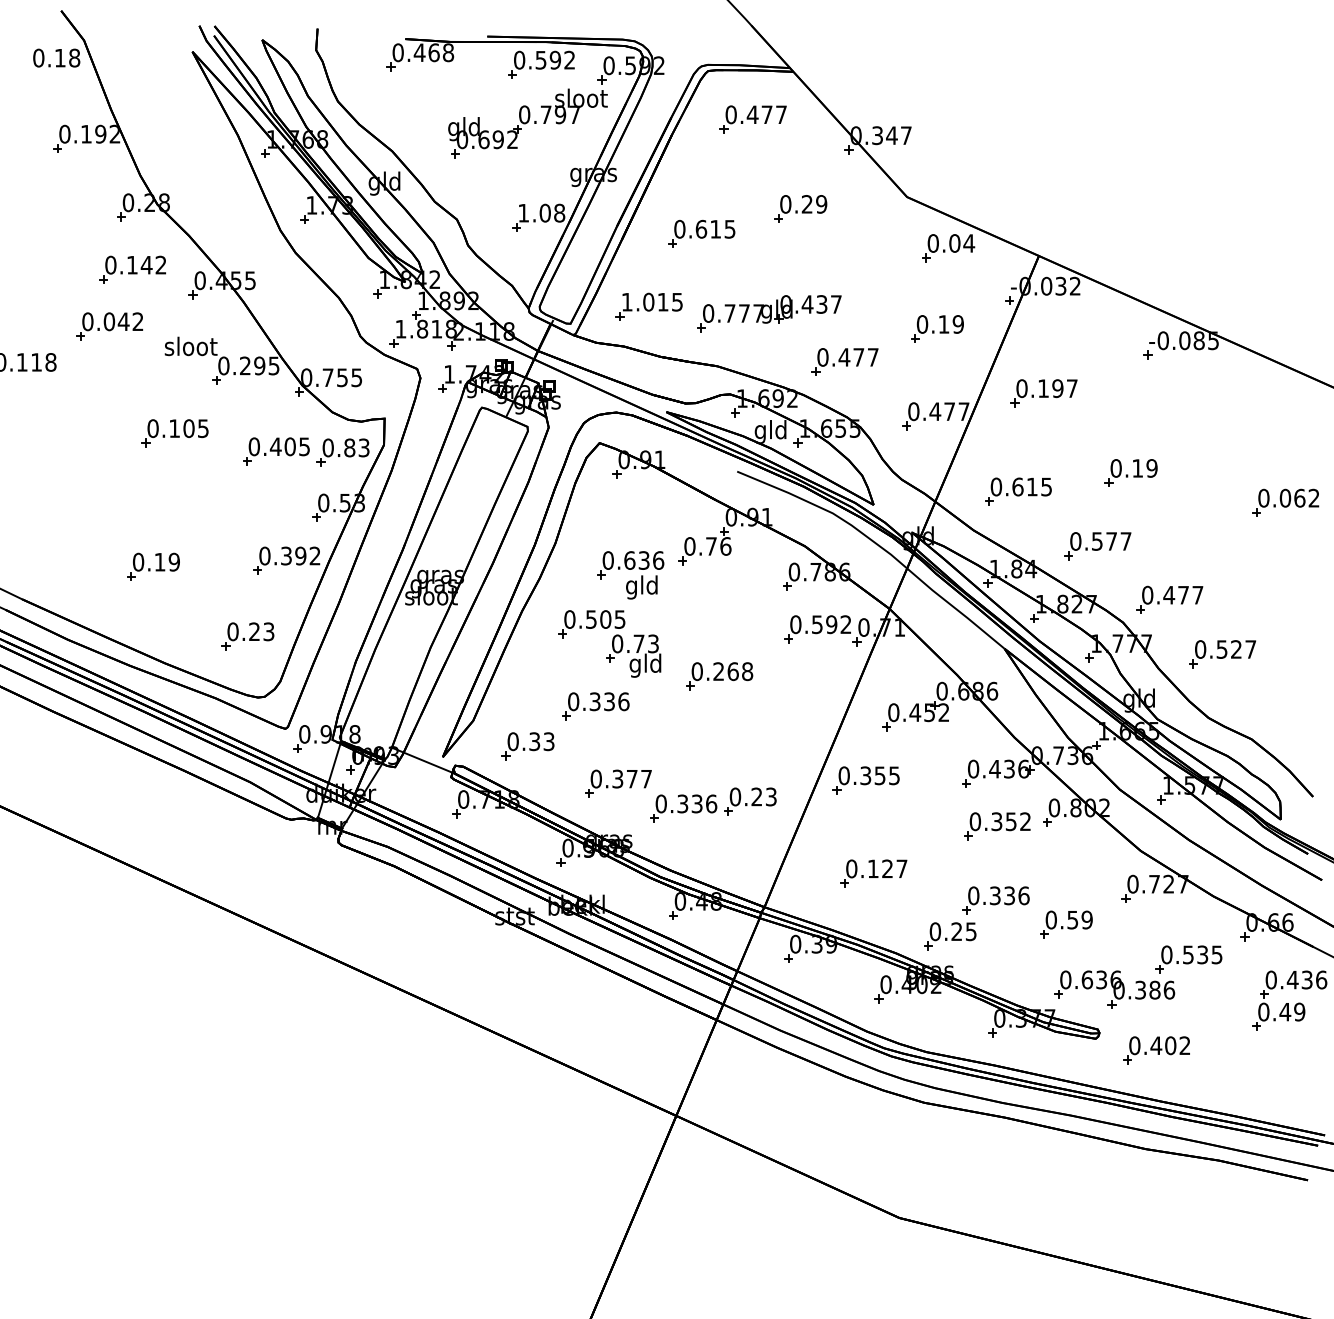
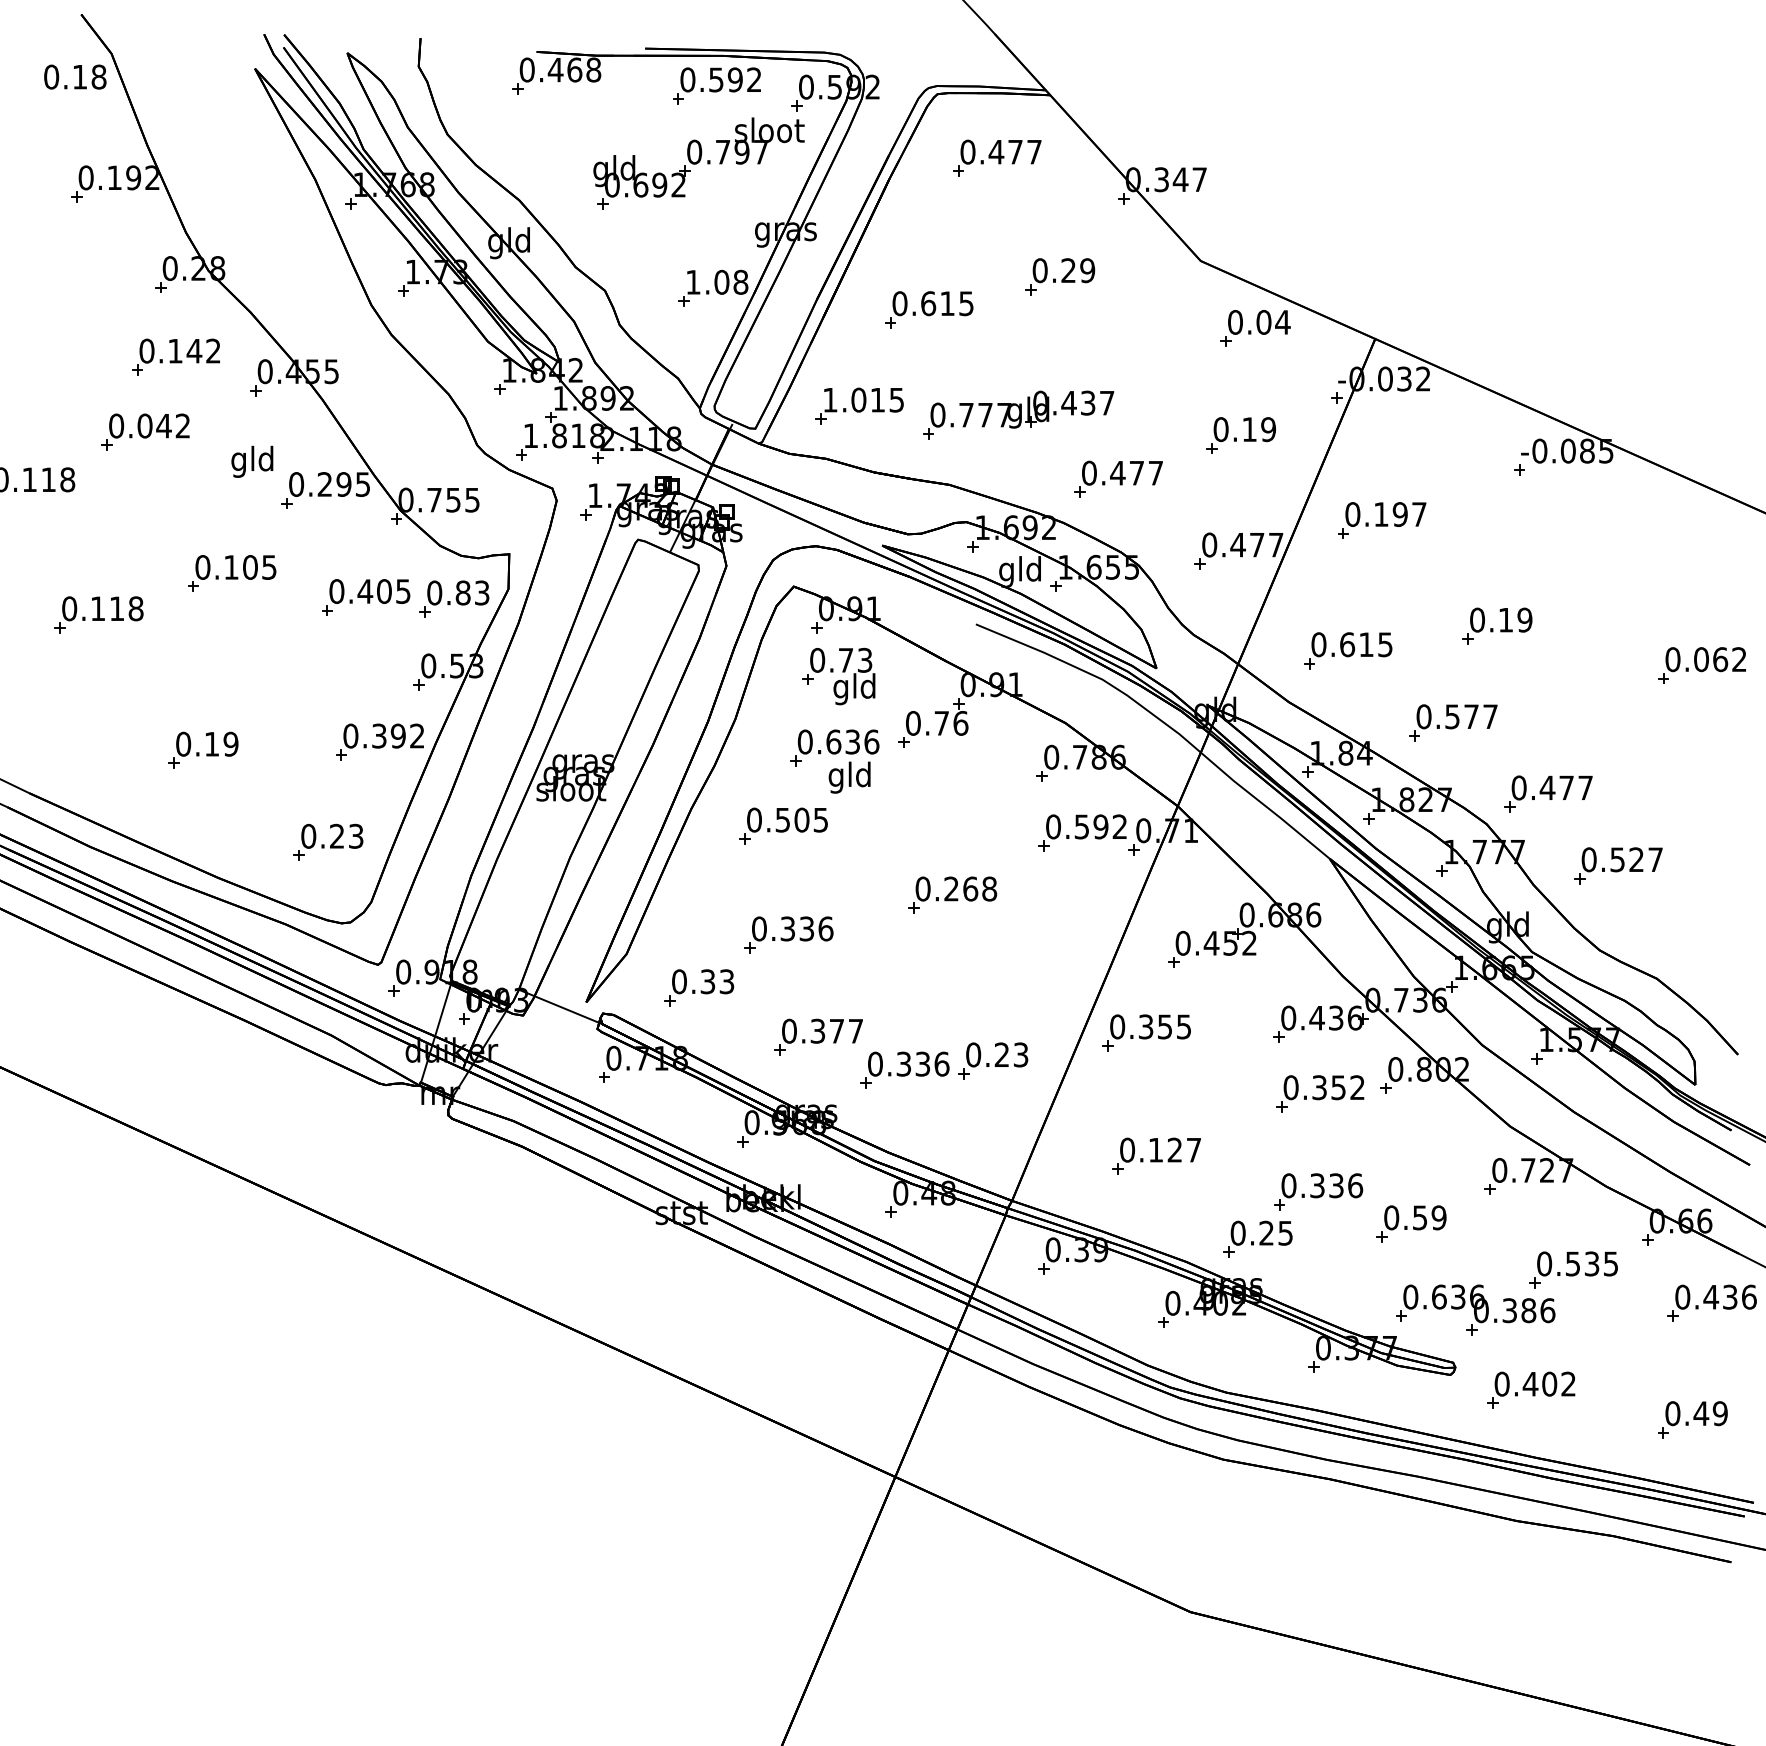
text: (191, 348) -> (253, 461), sloot -> gld
part: (74, 464) -> (98, 614), added
part: (633, 656) -> (838, 676), moved
part: (1278, 1016) -> (1692, 1419), moved

